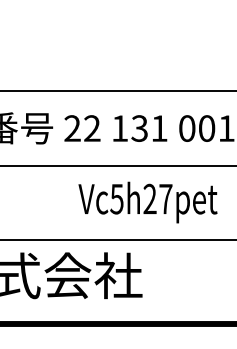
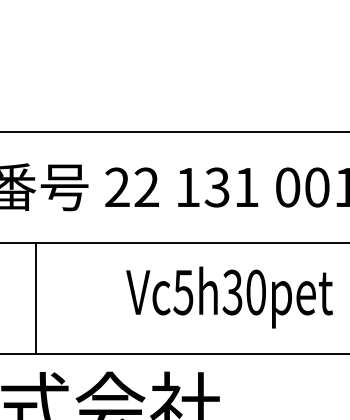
text: (157, 198) -> (243, 291), Vc5h27pet -> Vc5h30pet
line: (17, 202) -> (35, 297), added

